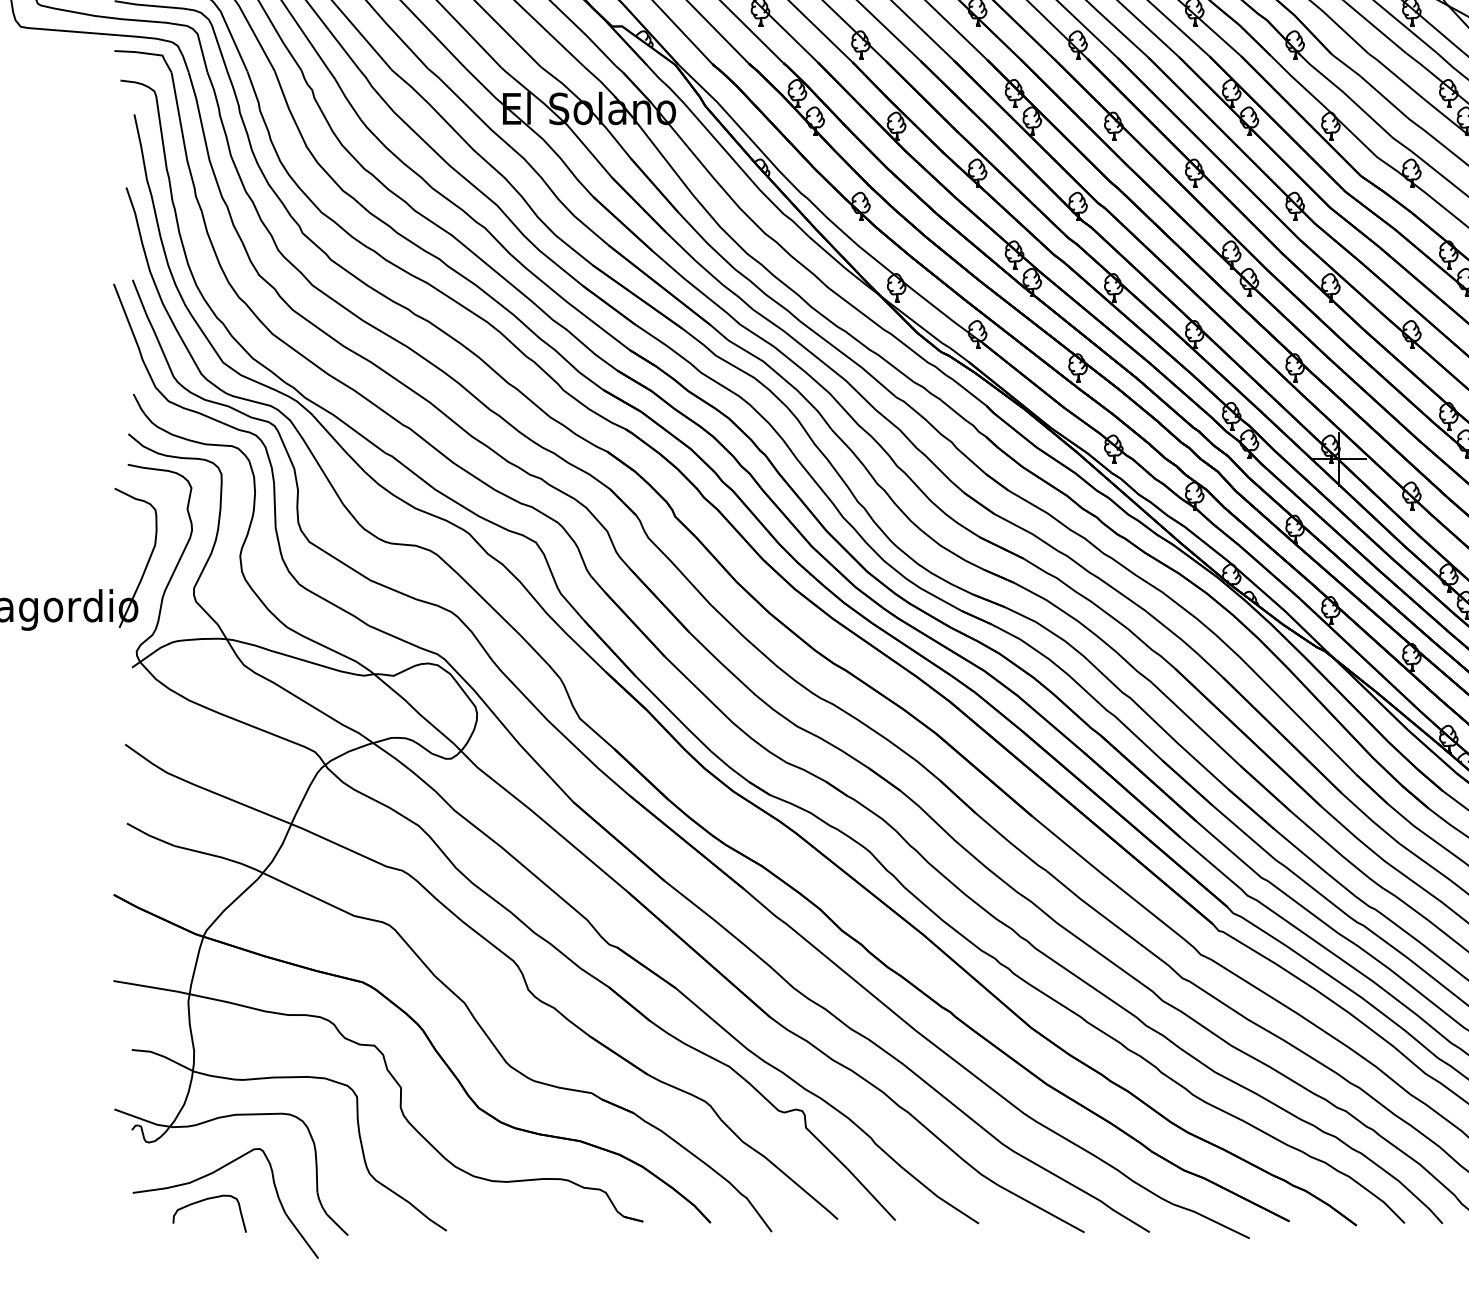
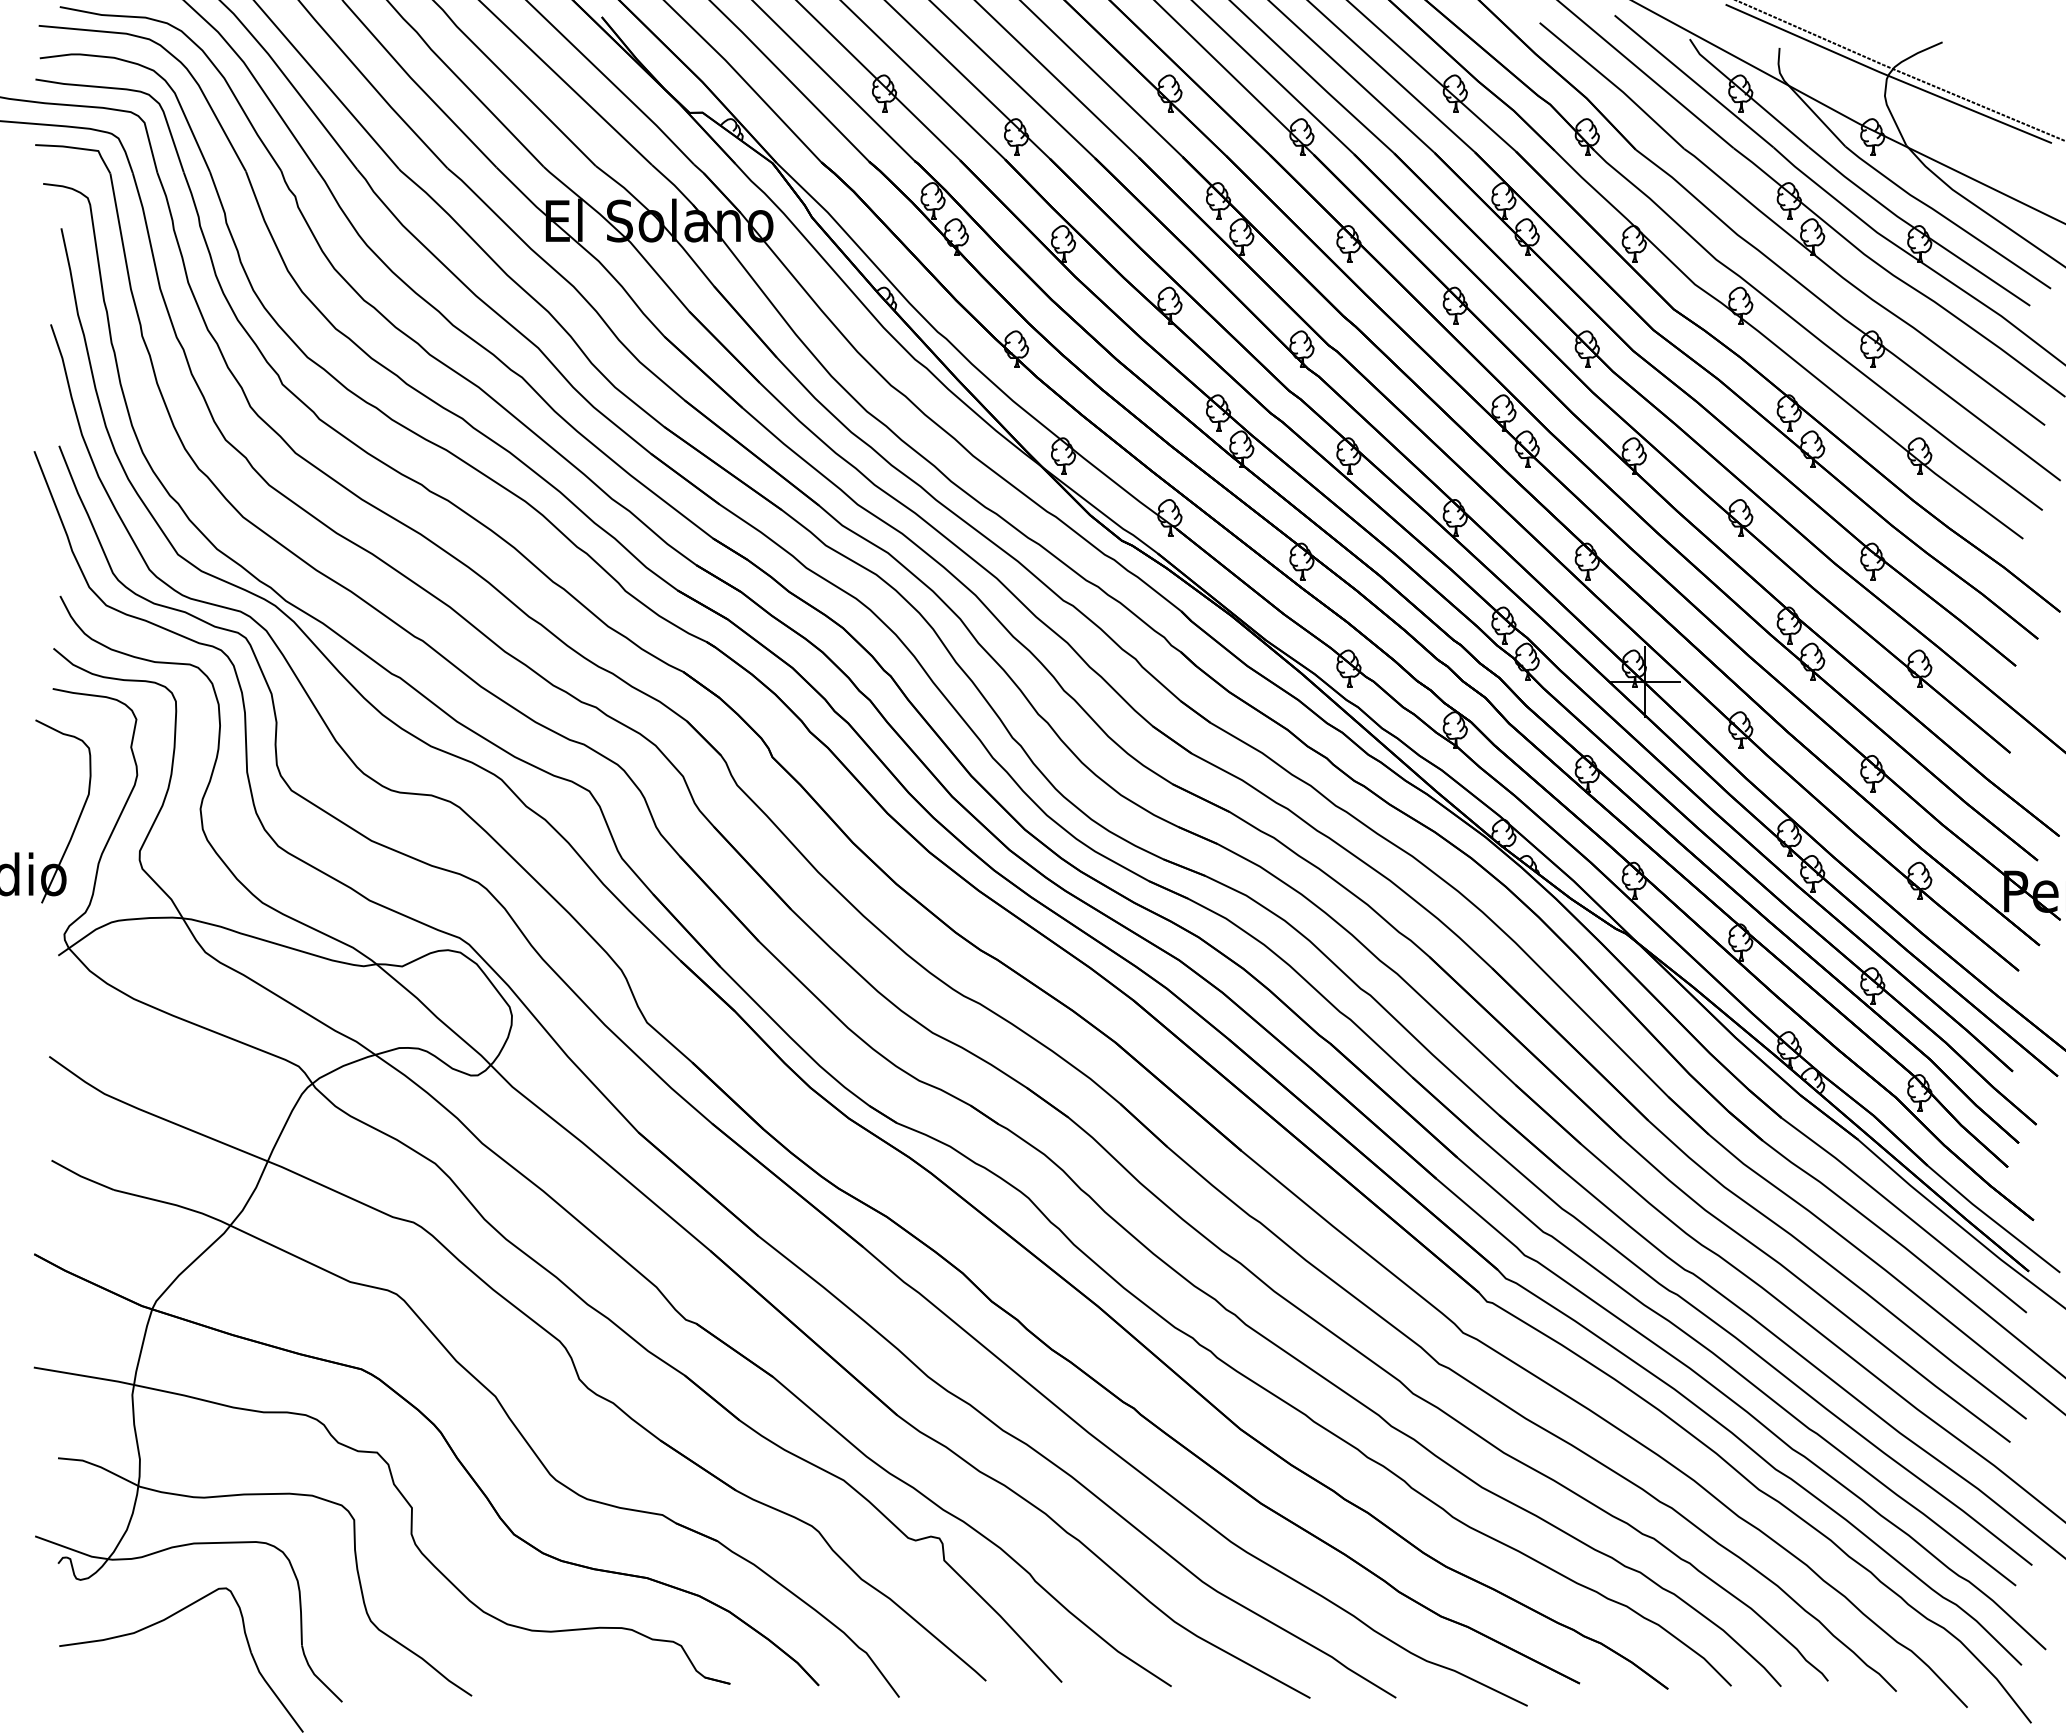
curve: (204, 1200) -> (153, 1656), removed

